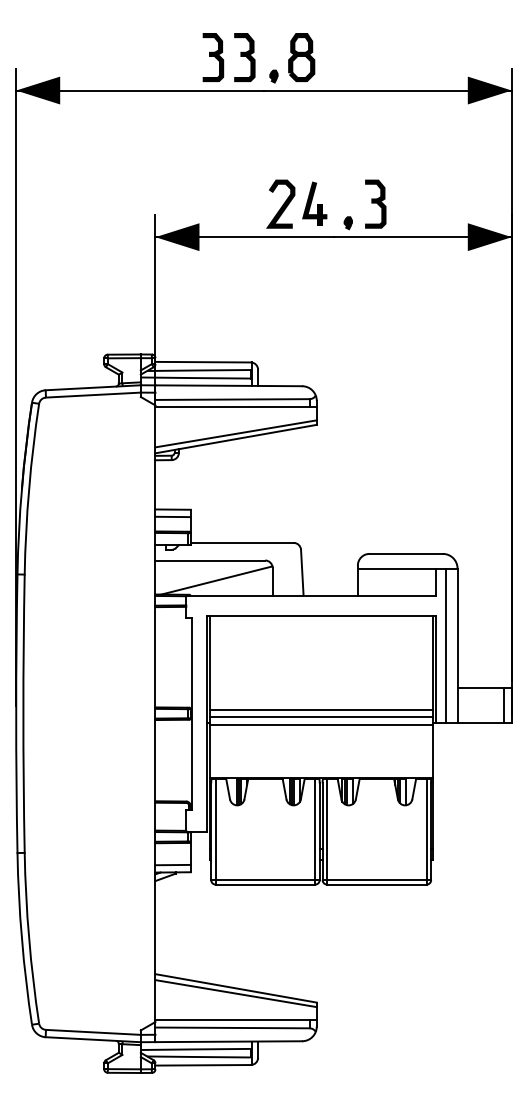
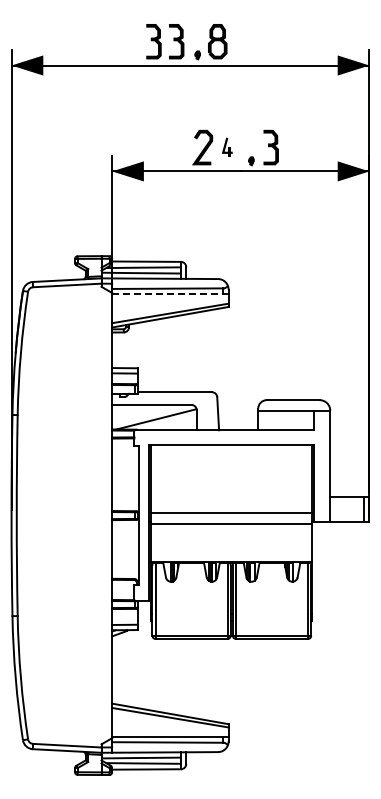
part: (315, 202) -> (227, 146), size x0.6
line: (234, 407) -> (169, 294), solid -> dashed
line: (445, 645) -> (321, 466), removed
line: (320, 717) -> (231, 518), removed

